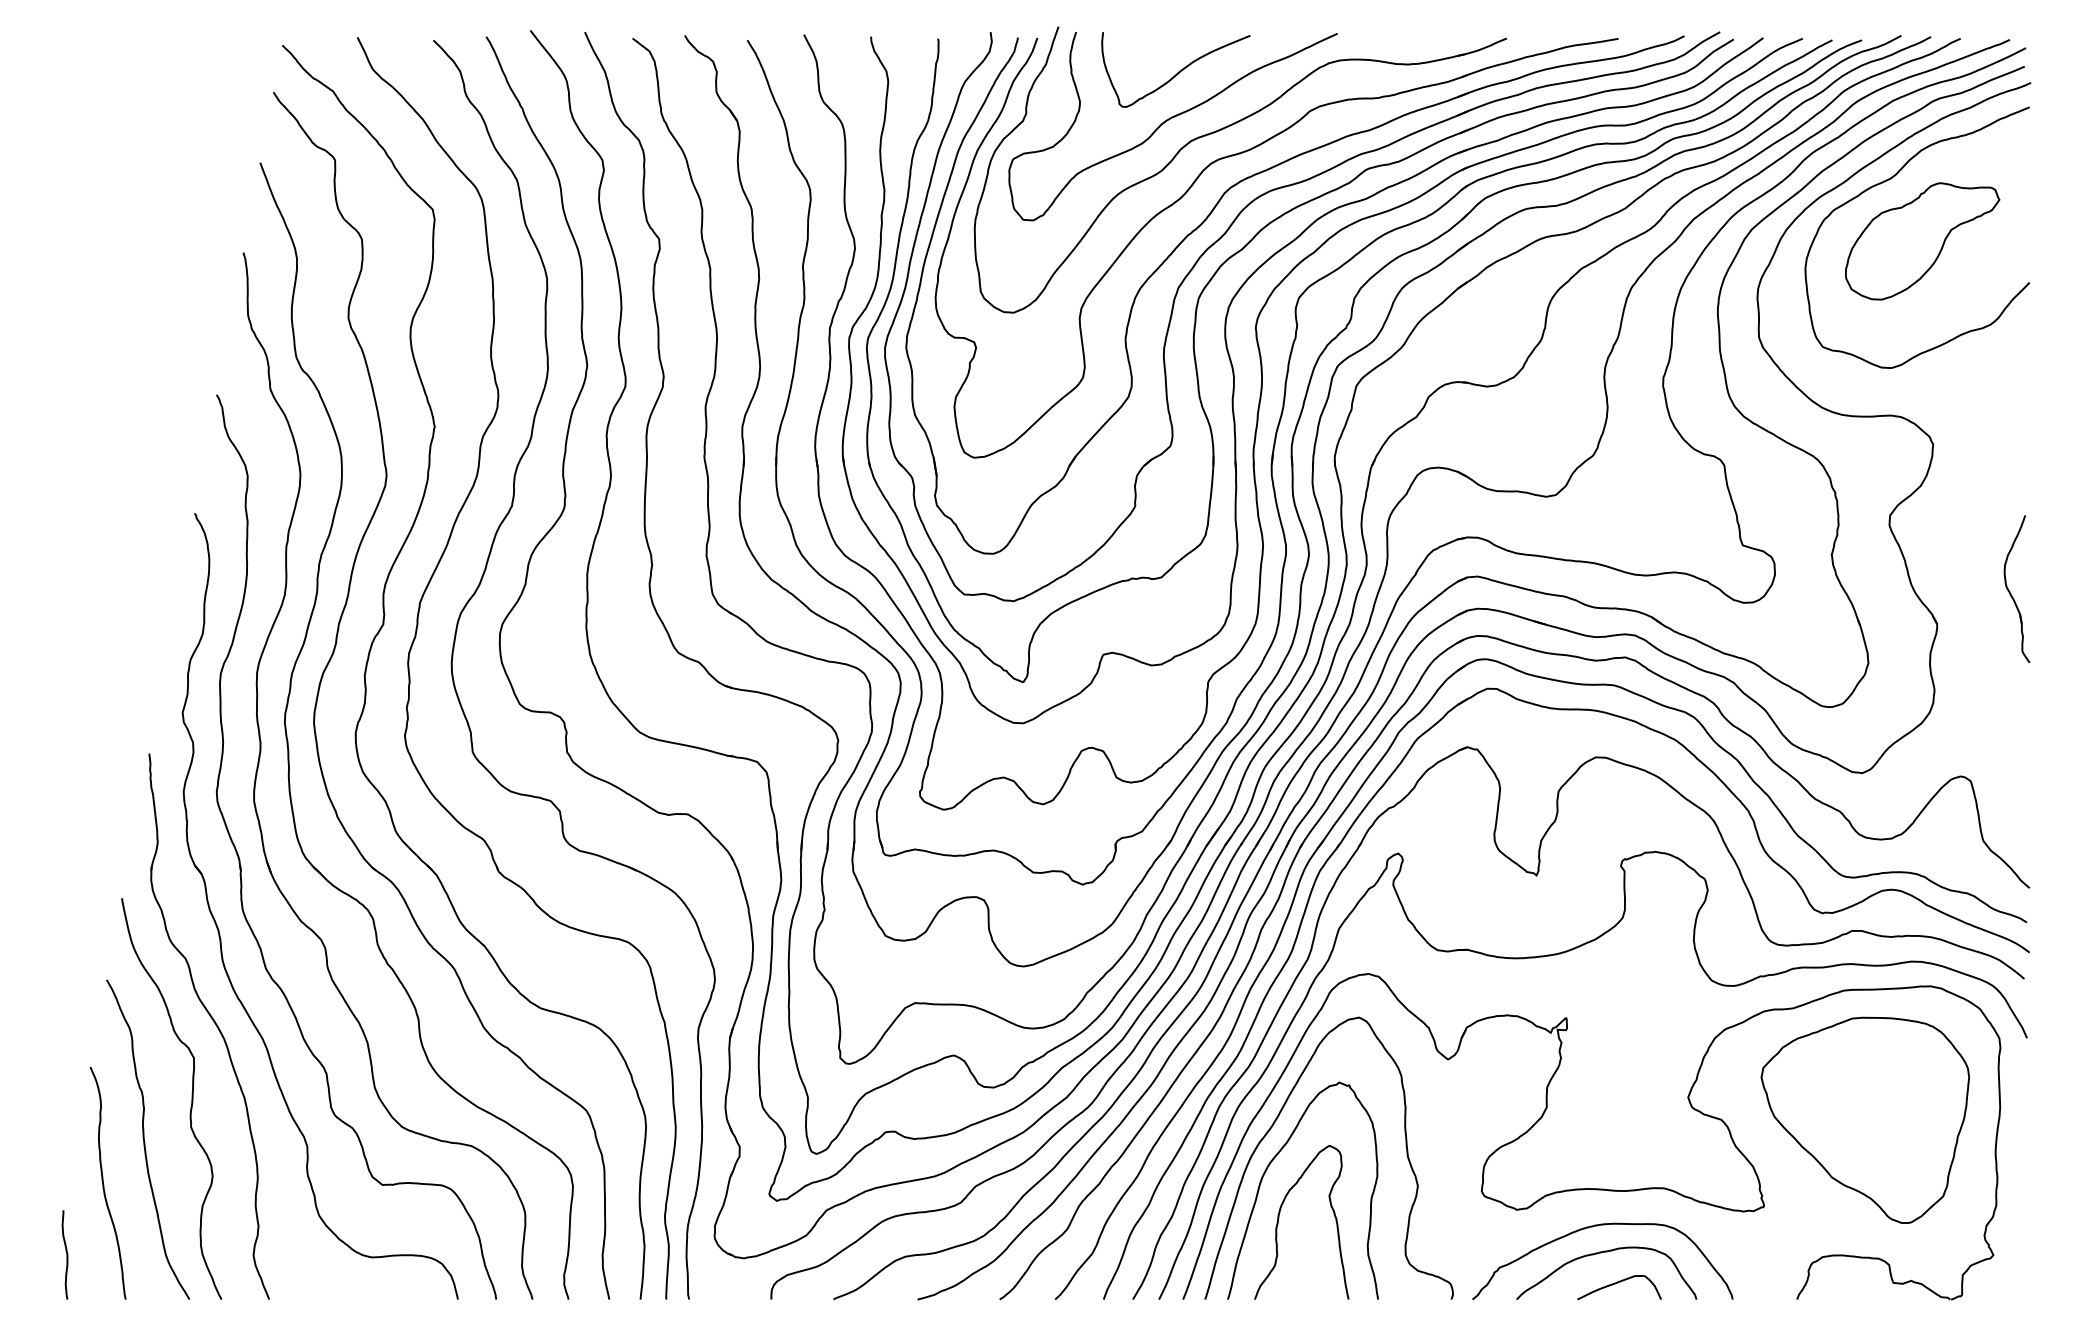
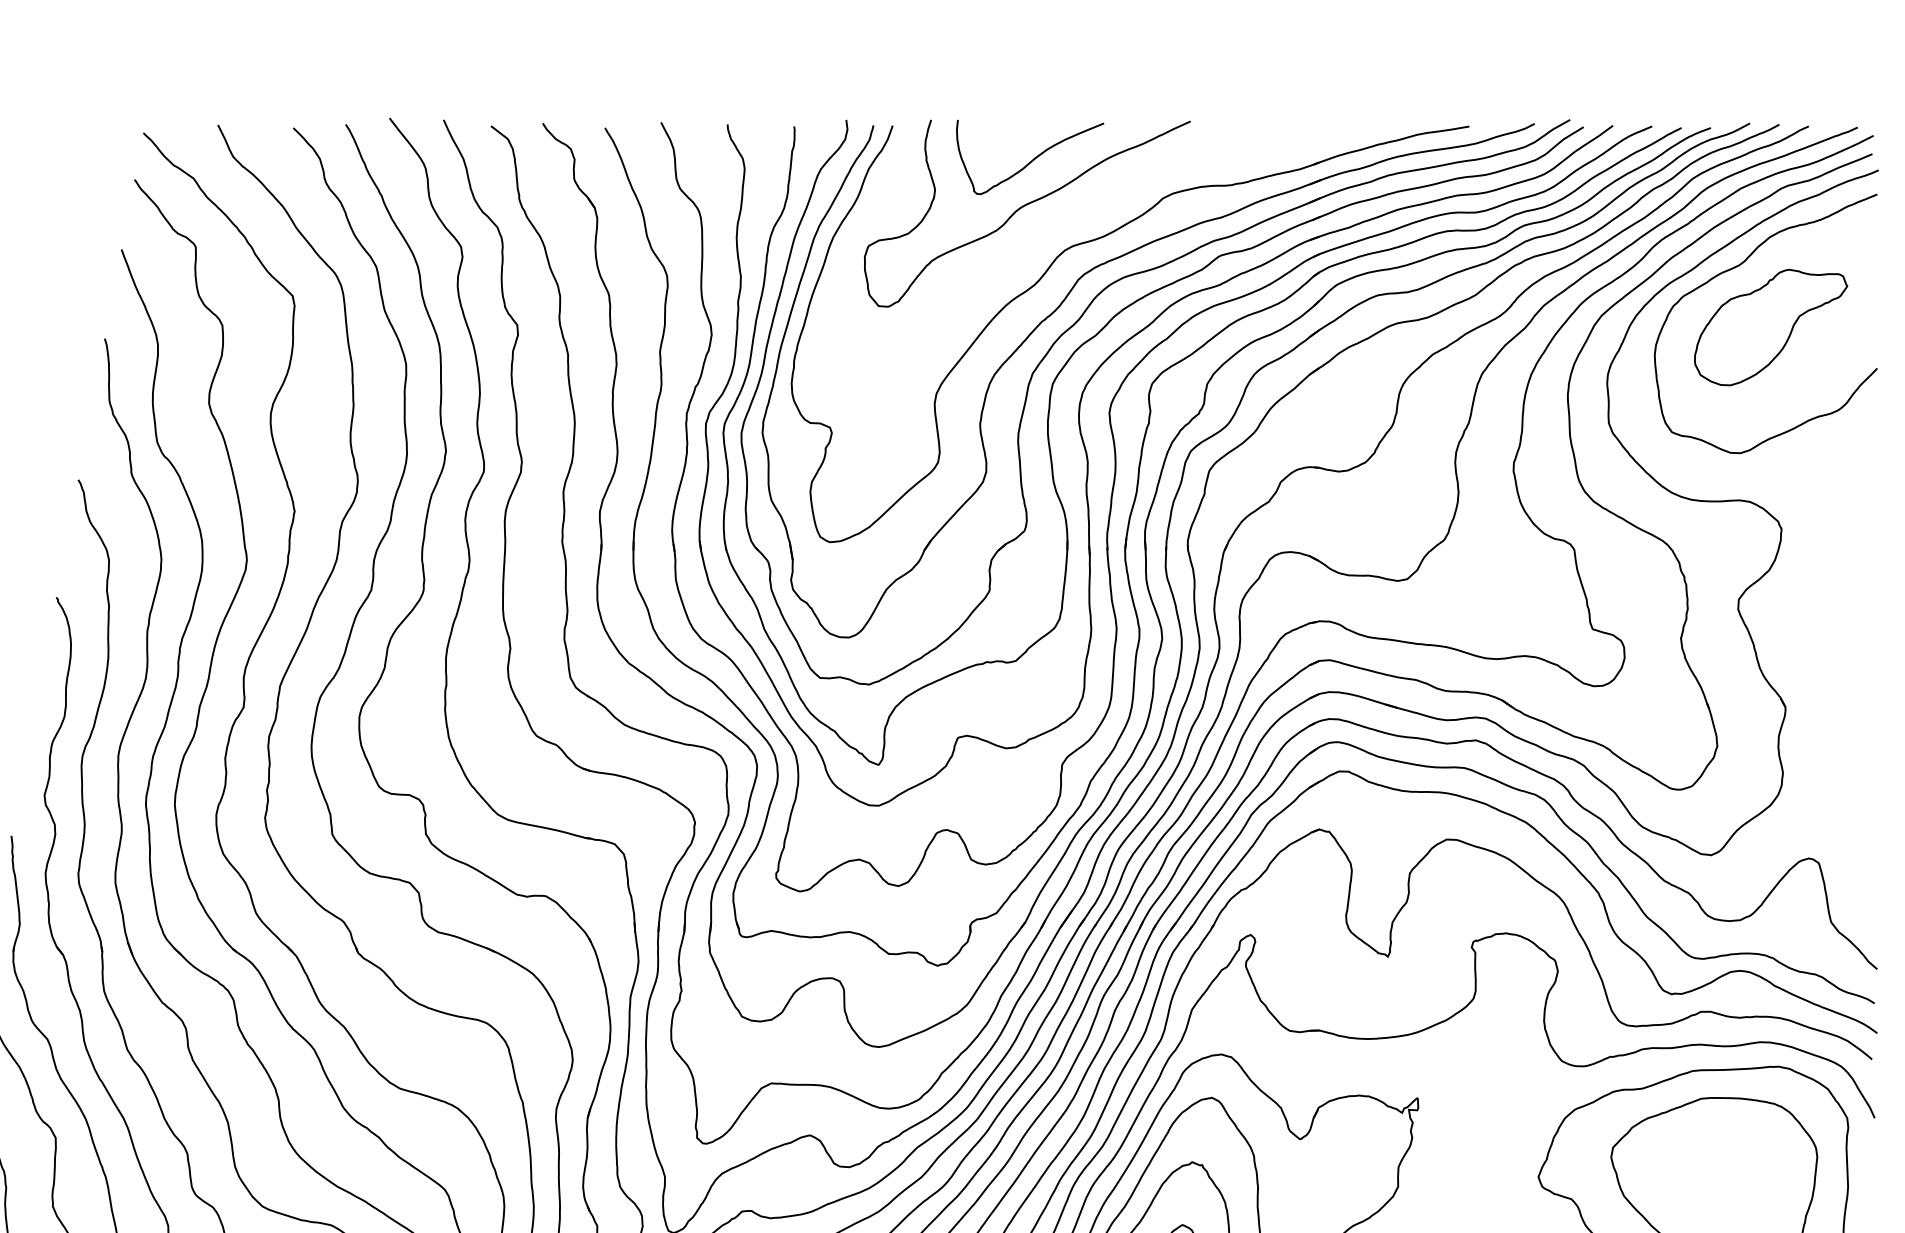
part: (1219, 131) -> (1073, 218), removed
part: (2010, 591) -> (1858, 674), removed

